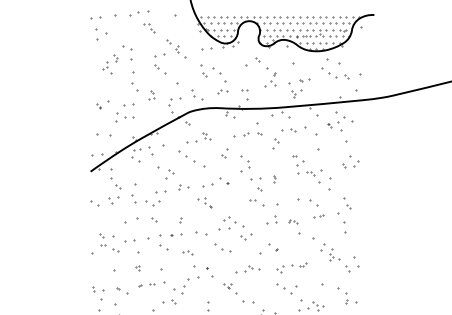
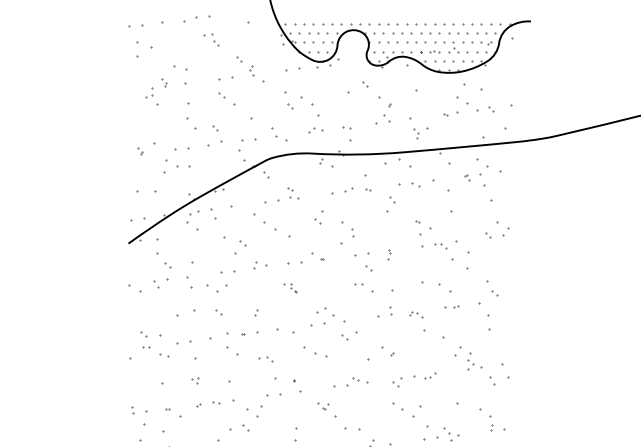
part: (304, 80) -> (450, 114), moved
part: (151, 95) -> (214, 135), size x1.67
part: (204, 203) -> (290, 288), size x0.62

